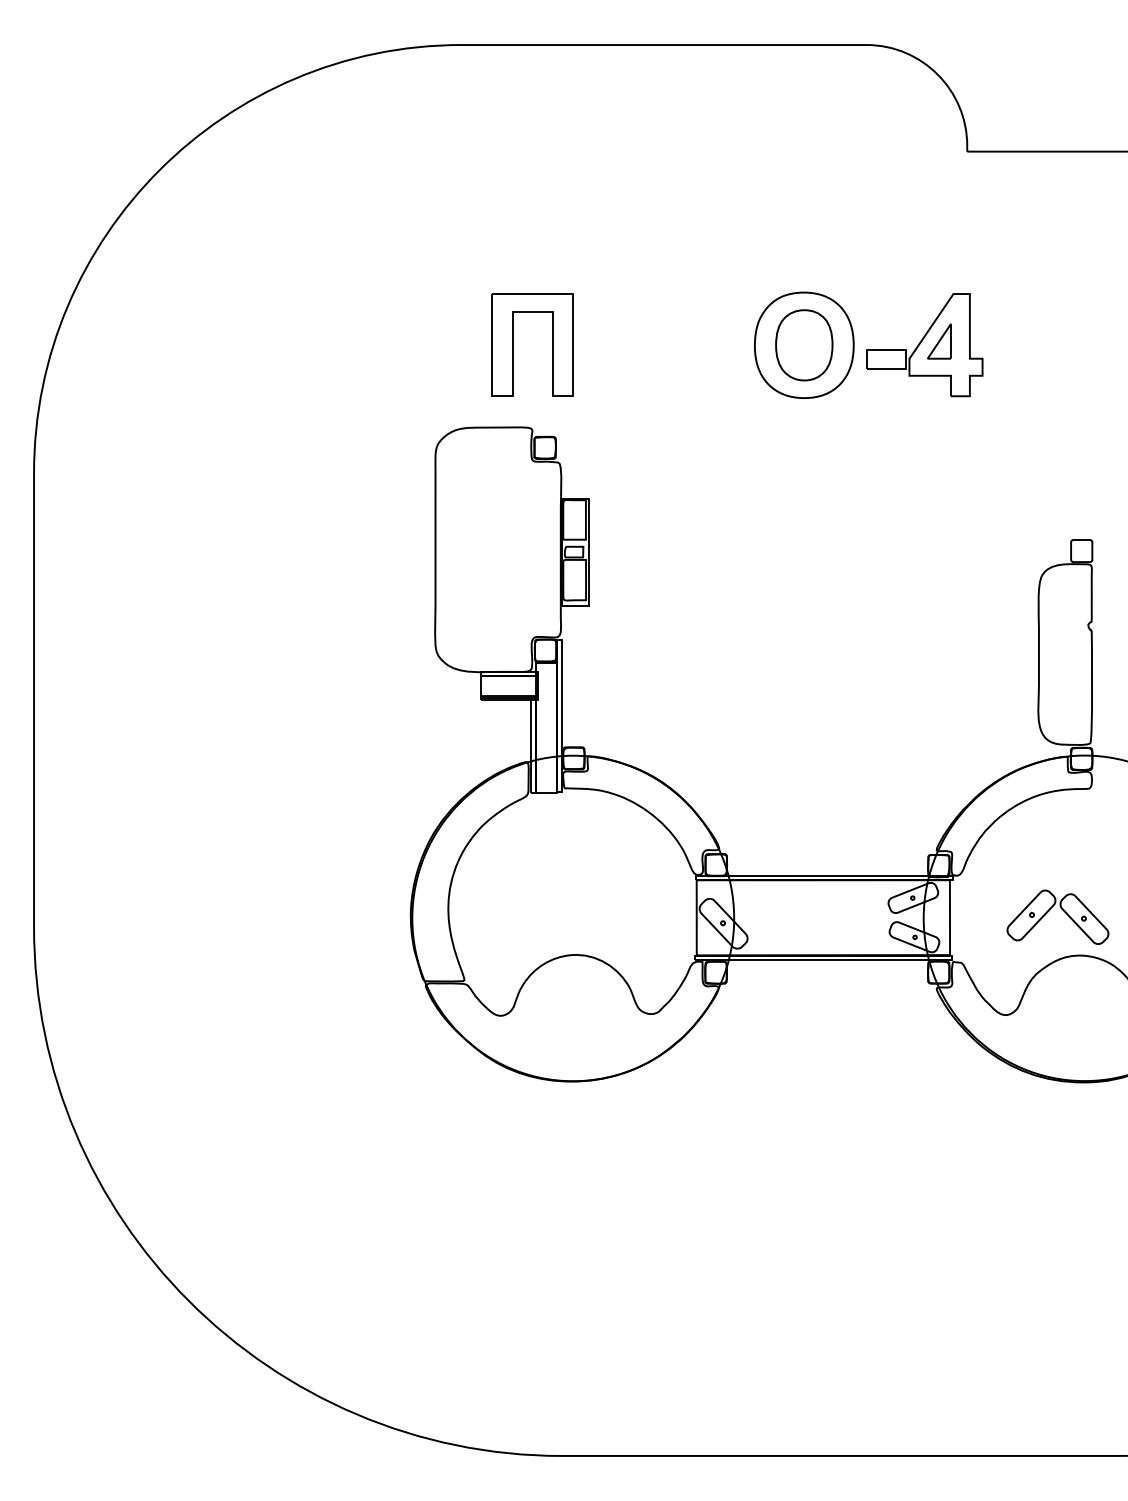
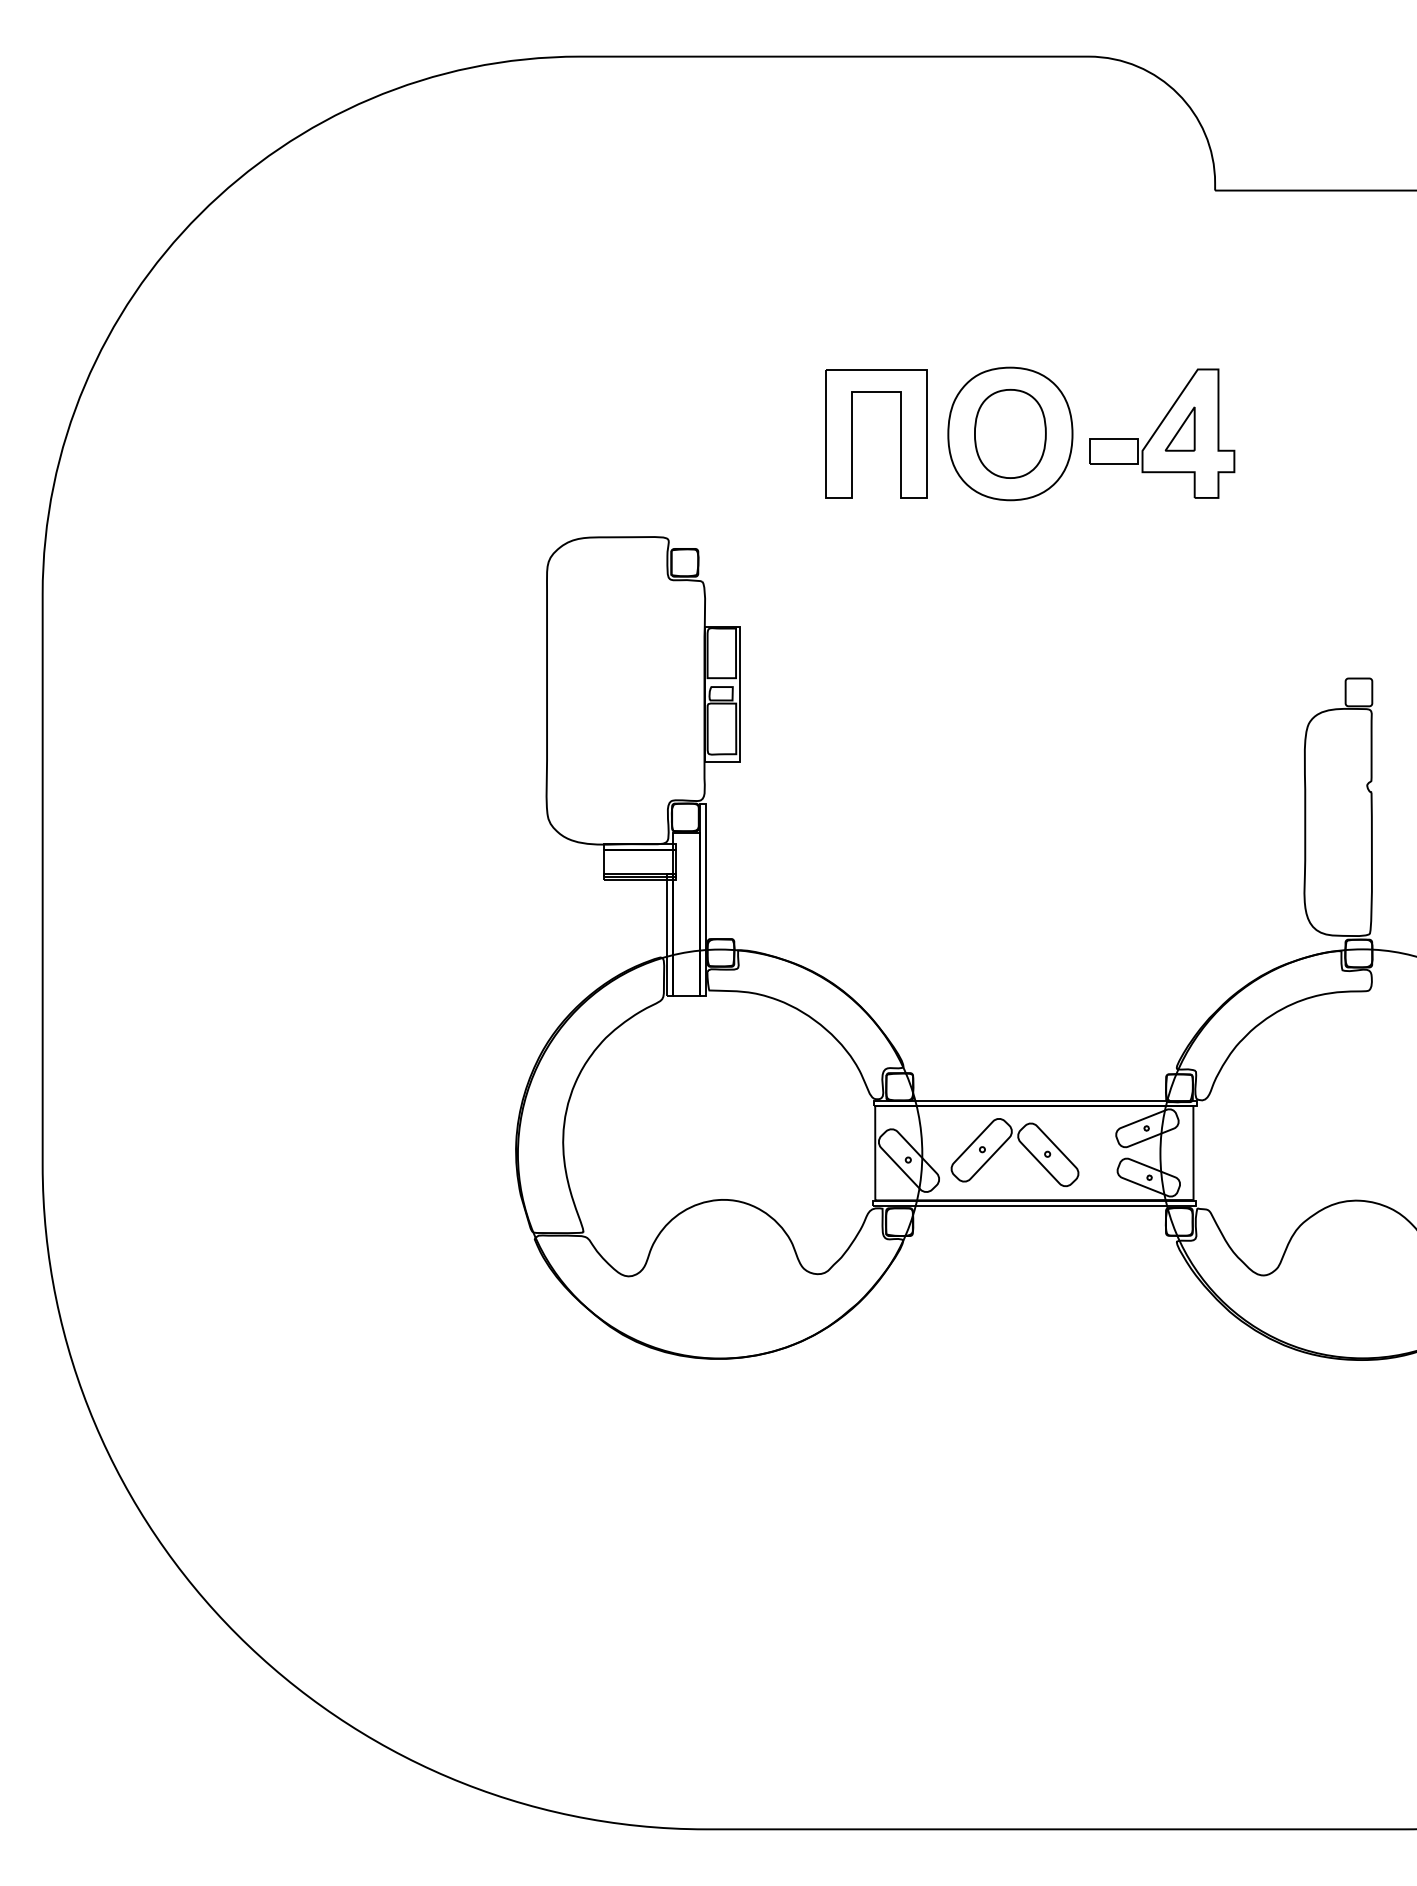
part: (513, 344) -> (852, 432), moved
part: (1062, 910) -> (1020, 1144), moved

